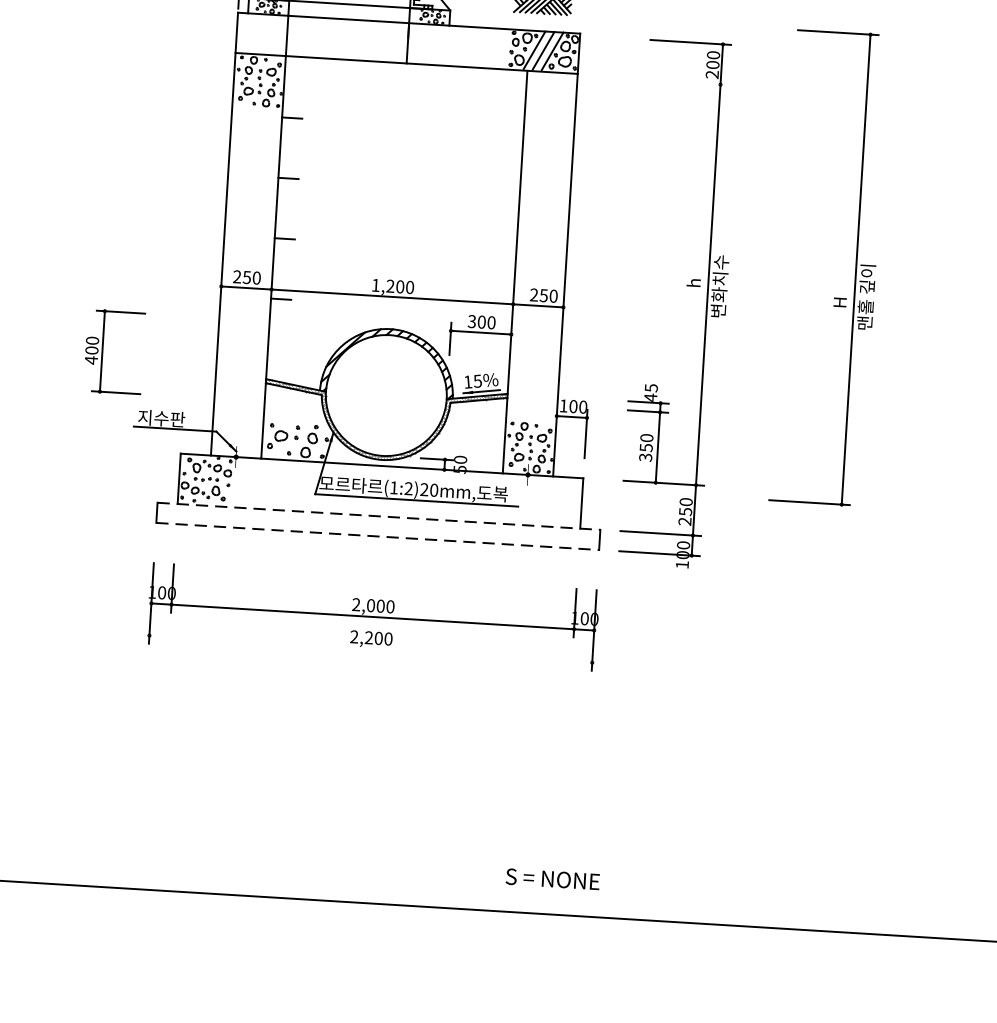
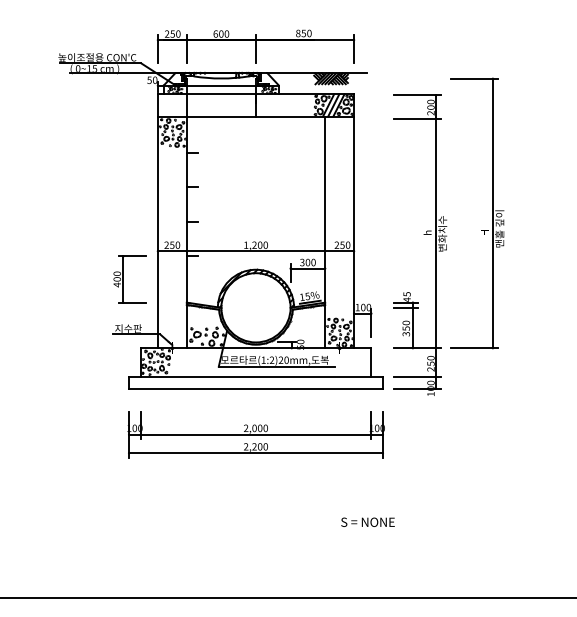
line: (688, 82) -> (417, 118), added
part: (855, 269) -> (492, 213), moved
part: (113, 352) -> (129, 279), moved
line: (378, 517) -> (255, 377), dashed -> solid
line: (376, 536) -> (255, 388), dashed -> solid
line: (369, 649) -> (255, 453), added
text: (552, 877) -> (367, 521), moved

